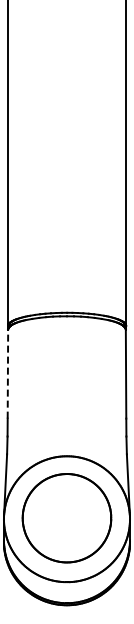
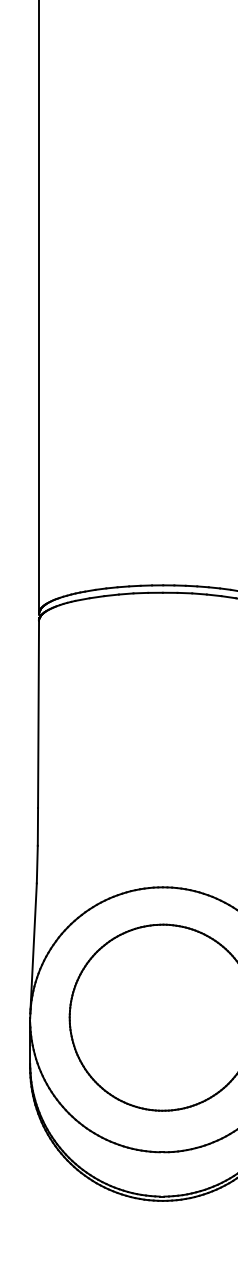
line: (7, 374) -> (37, 715), dashed -> solid

